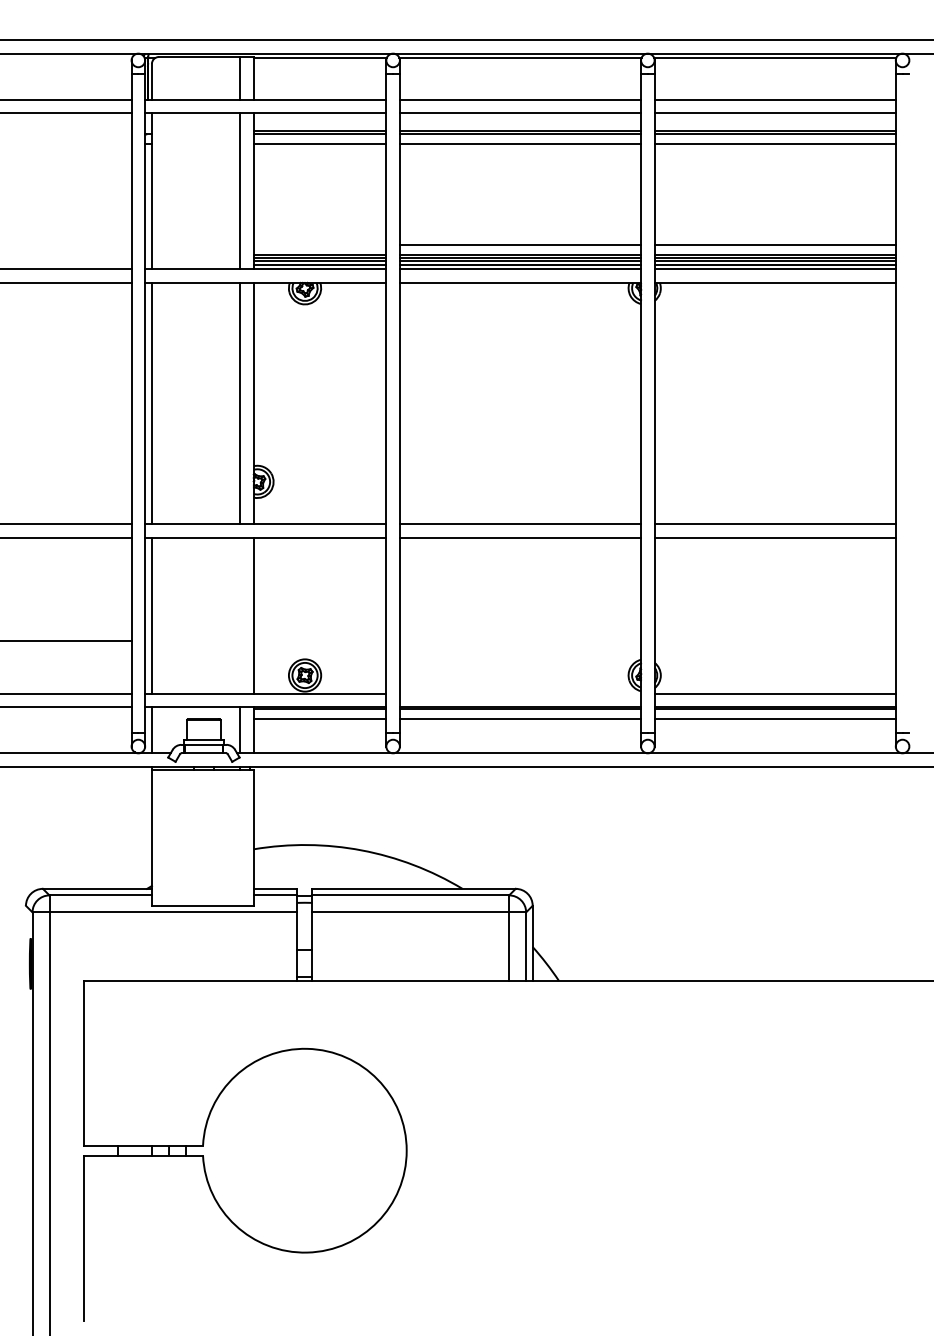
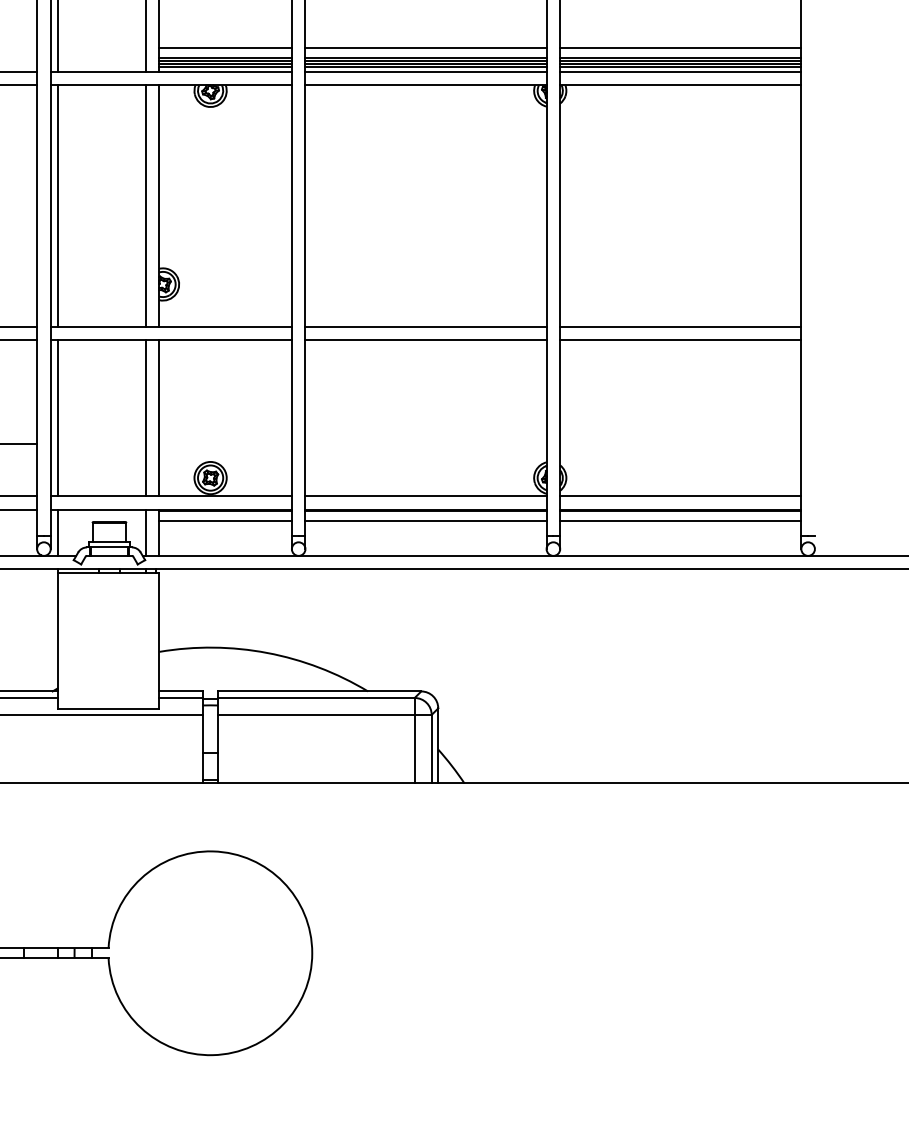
line: (319, 245) -> (225, 48), added
line: (240, 615) -> (146, 418), added
line: (520, 693) -> (426, 496), added

